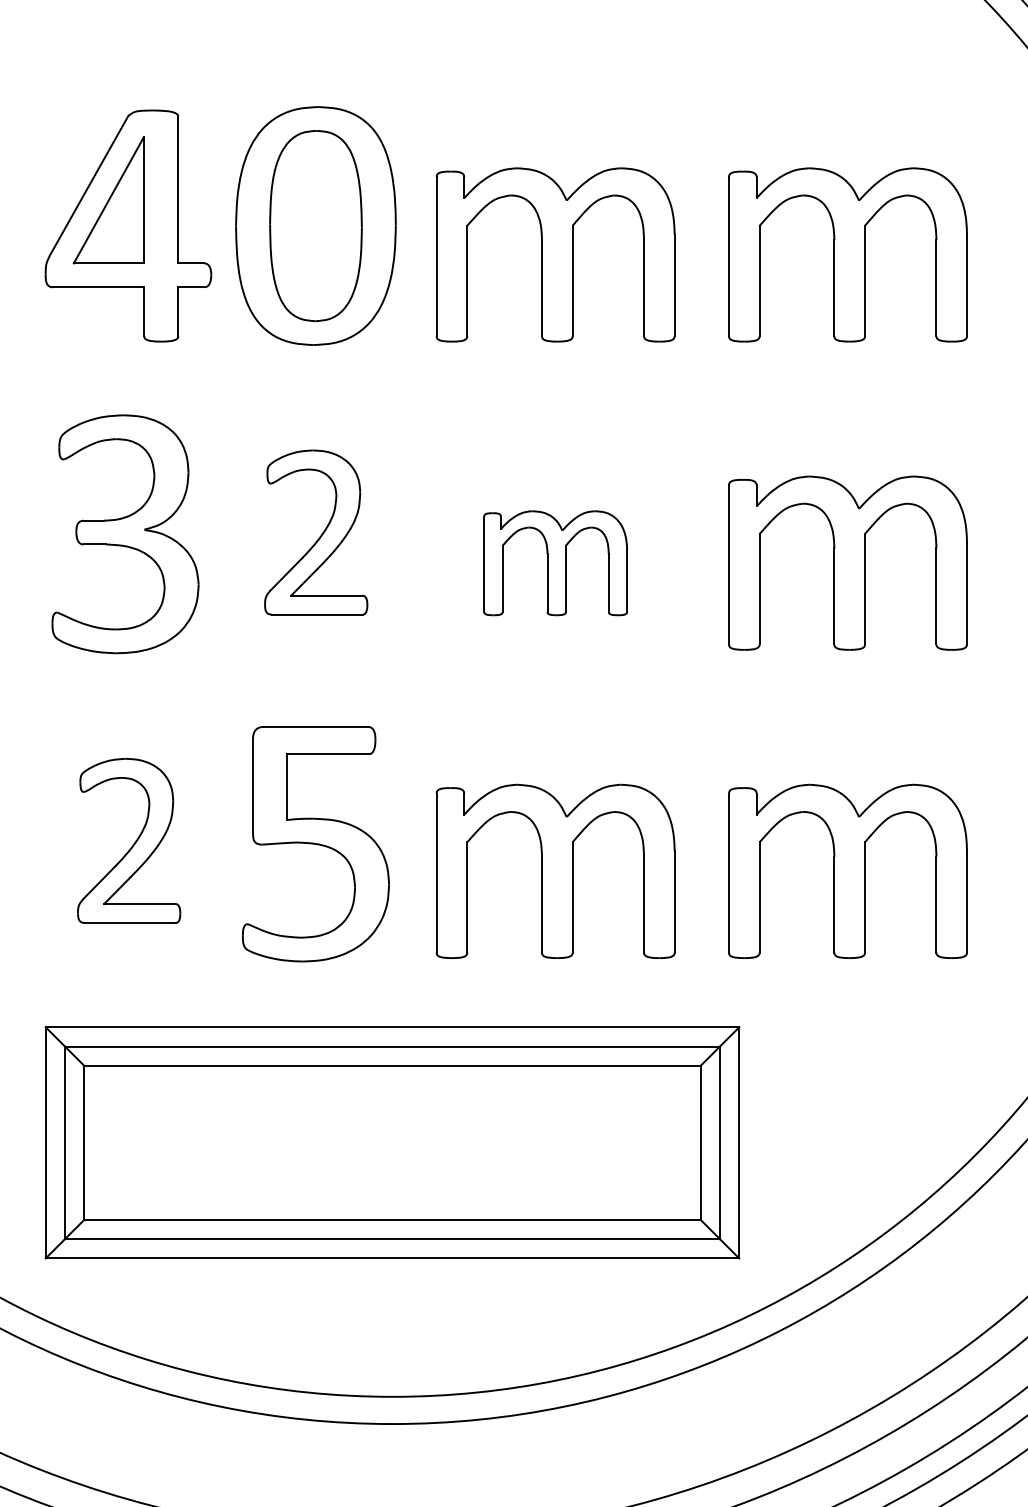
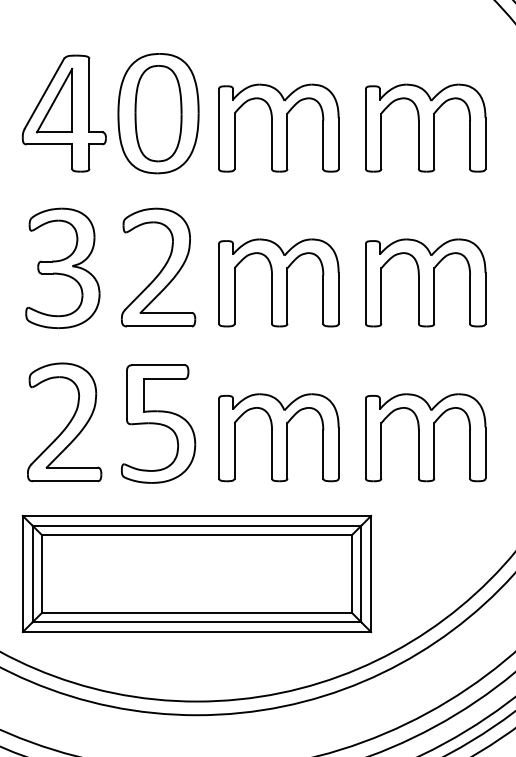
part: (315, 532) -> (158, 267), size x1.43
part: (554, 562) -> (278, 282), size x1.67
part: (128, 841) -> (64, 422), size x1.43

